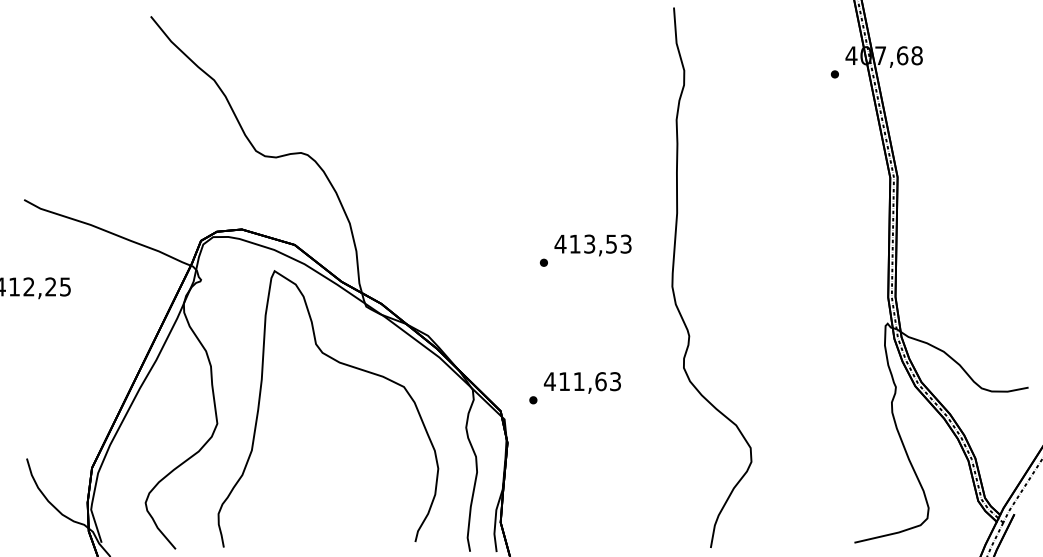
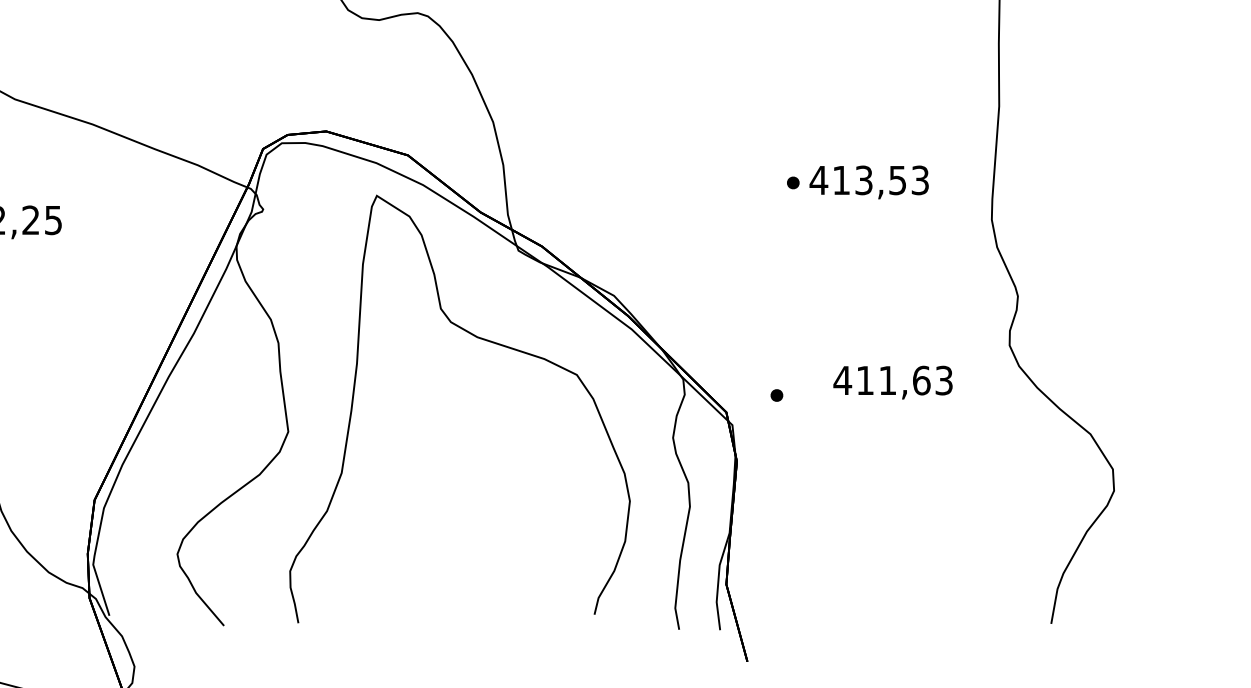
text: (592, 245) -> (868, 182), moved
text: (581, 382) -> (891, 381), moved

